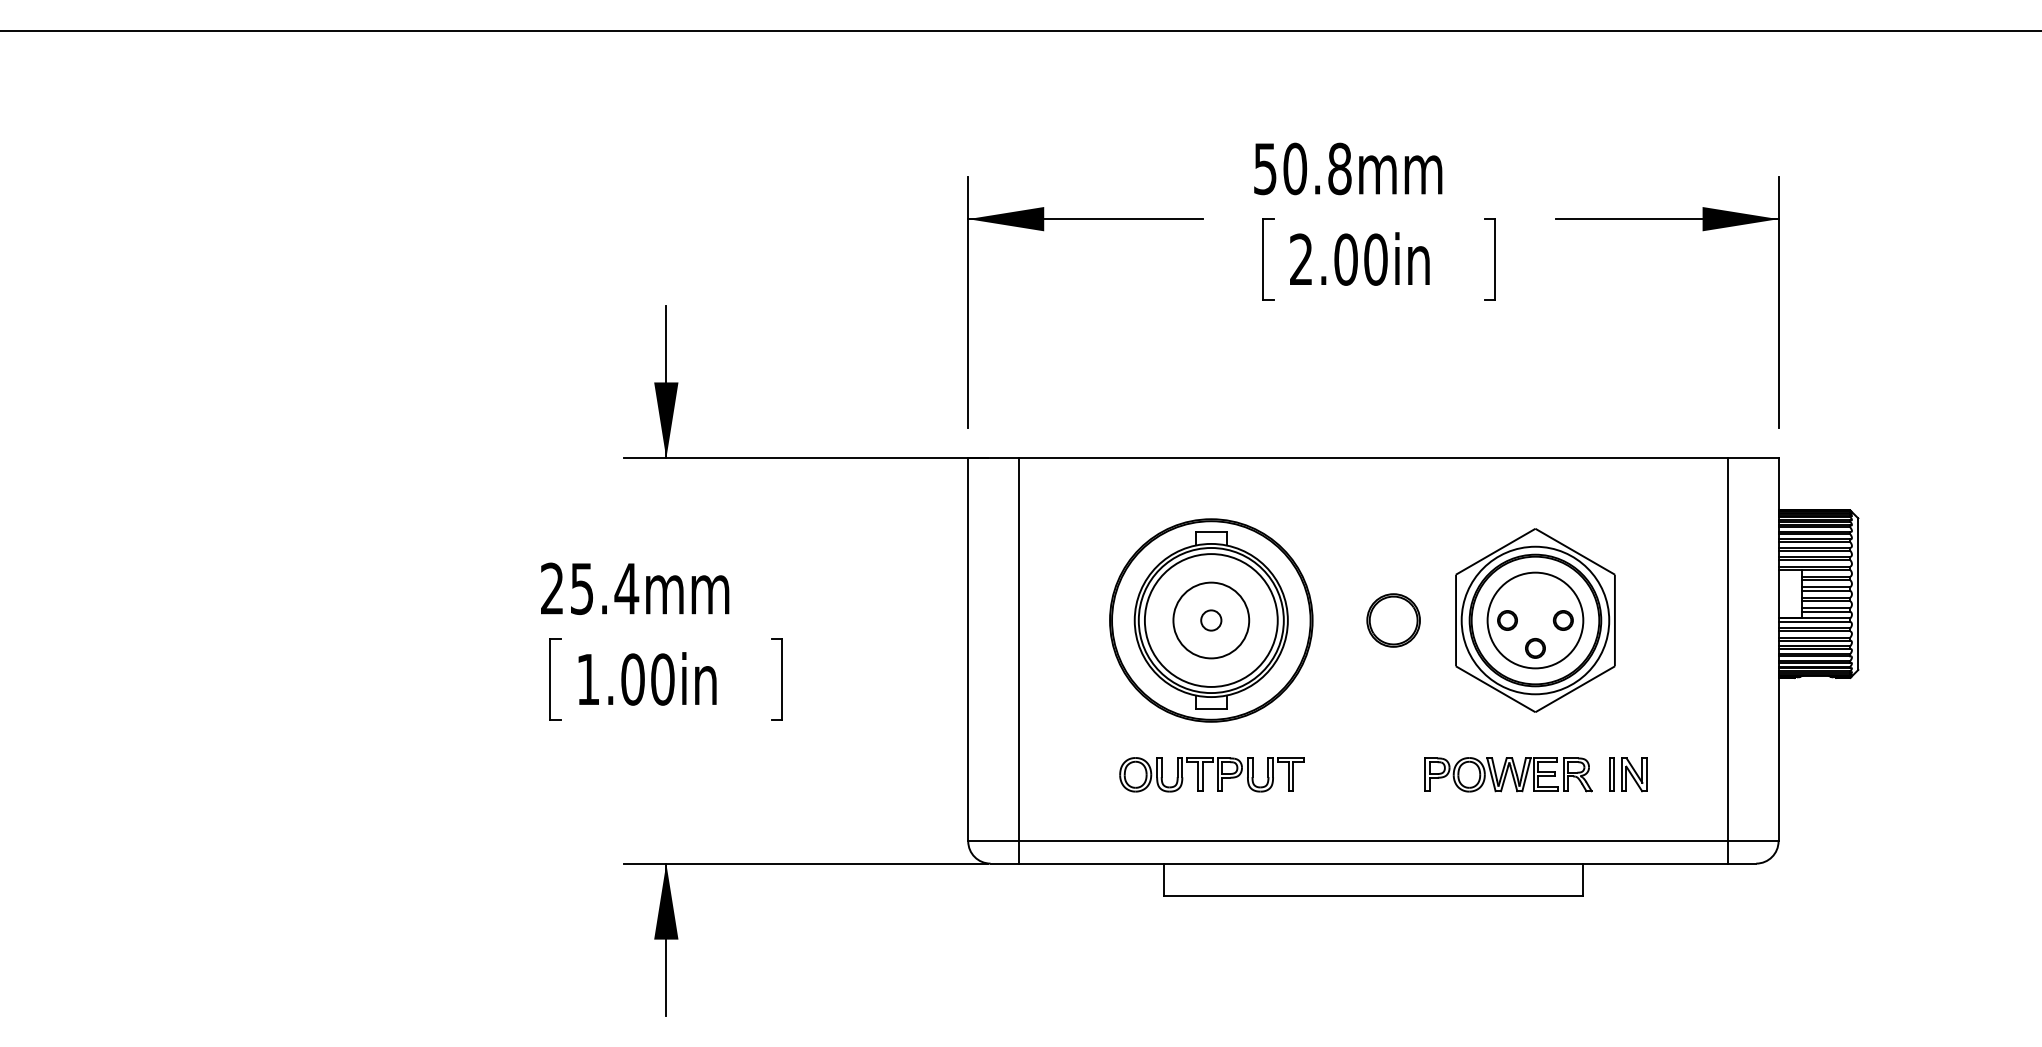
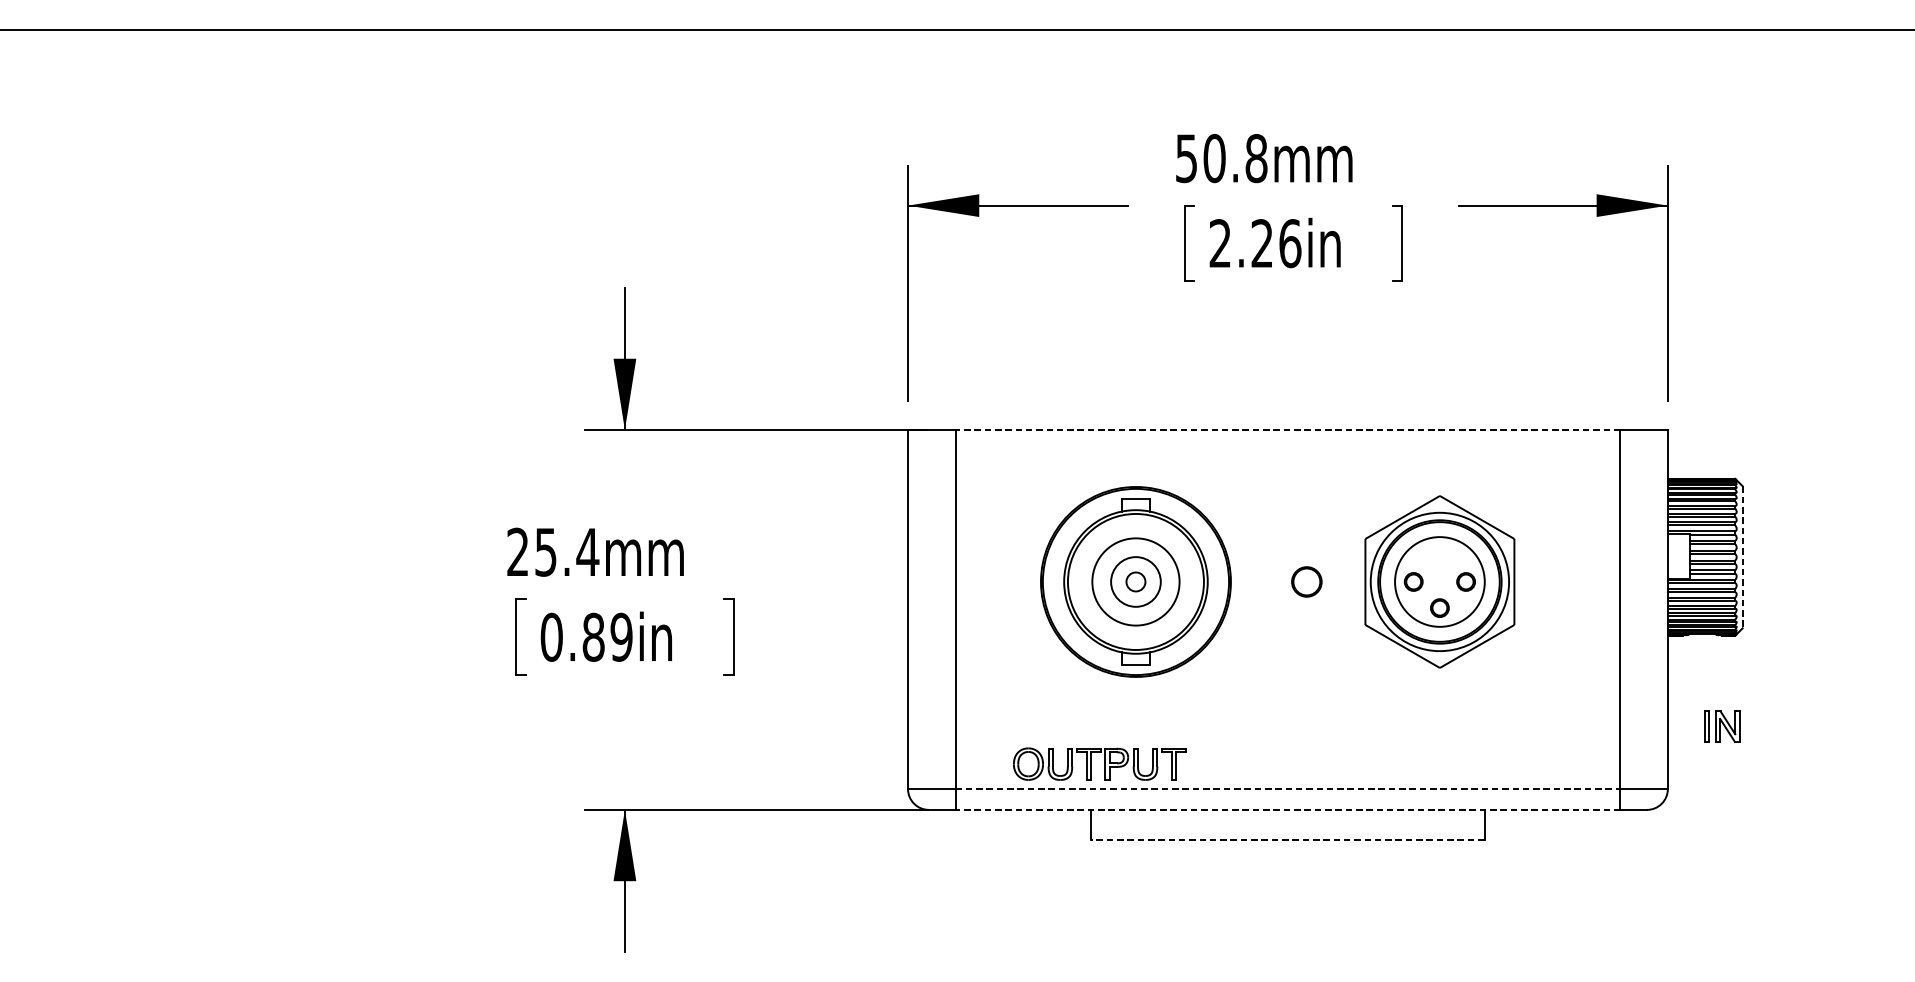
text: (1360, 259) -> (1275, 243), 2.00in -> 2.26in
line: (1373, 458) -> (1288, 430), solid -> dashed
line: (1858, 594) -> (1742, 557), solid -> dashed
circle: (1210, 620) -> (1135, 581), size x0.7
circle: (1211, 620) -> (1136, 581), size x0.7
part: (1393, 620) -> (1306, 581), size x0.6
text: (625, 679) -> (586, 637), 1.00in -> 0.89in
part: (1211, 774) -> (1099, 763), moved
part: (1508, 774) -> (1414, 726), removed
part: (1628, 774) -> (1722, 726), moved
line: (1373, 841) -> (1288, 789), solid -> dashed
line: (1373, 863) -> (1288, 809), solid -> dashed
line: (1373, 896) -> (1288, 840), solid -> dashed

